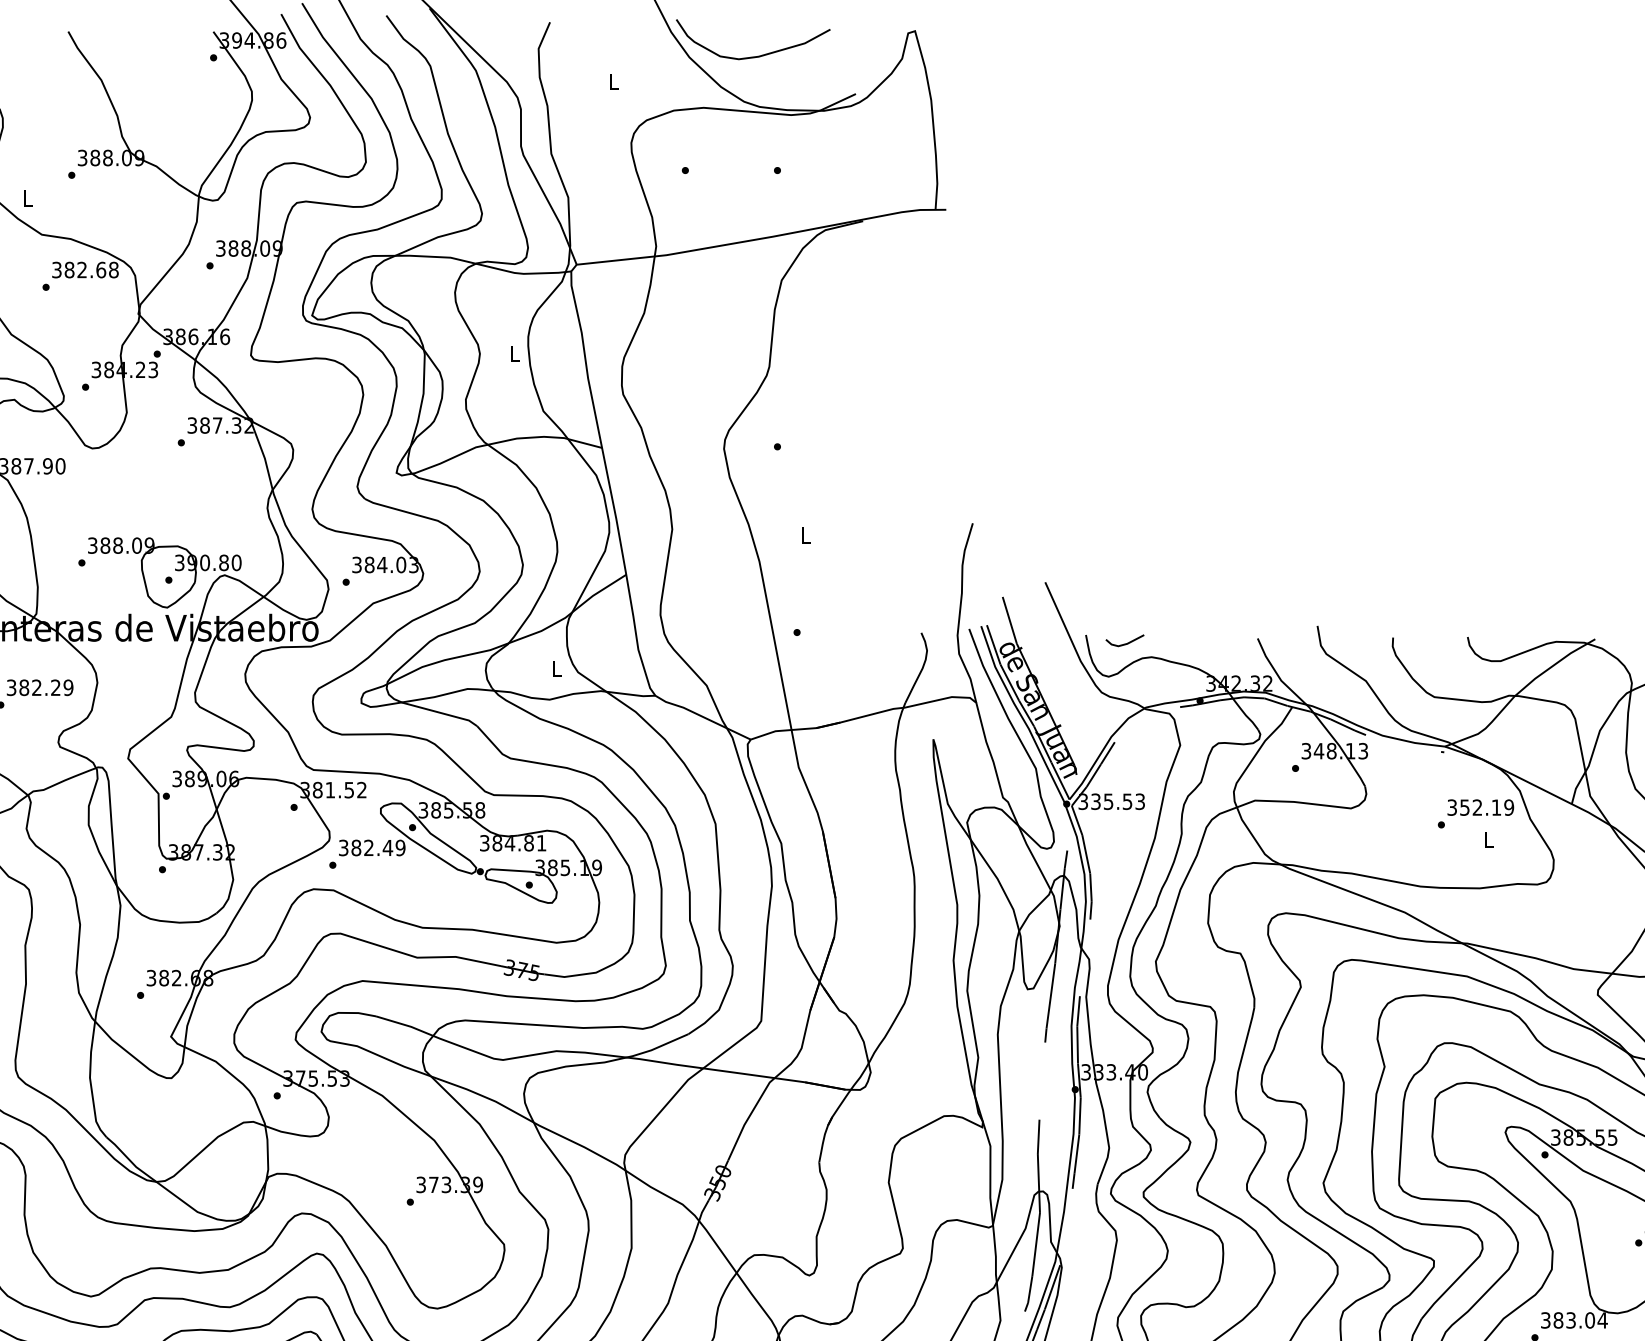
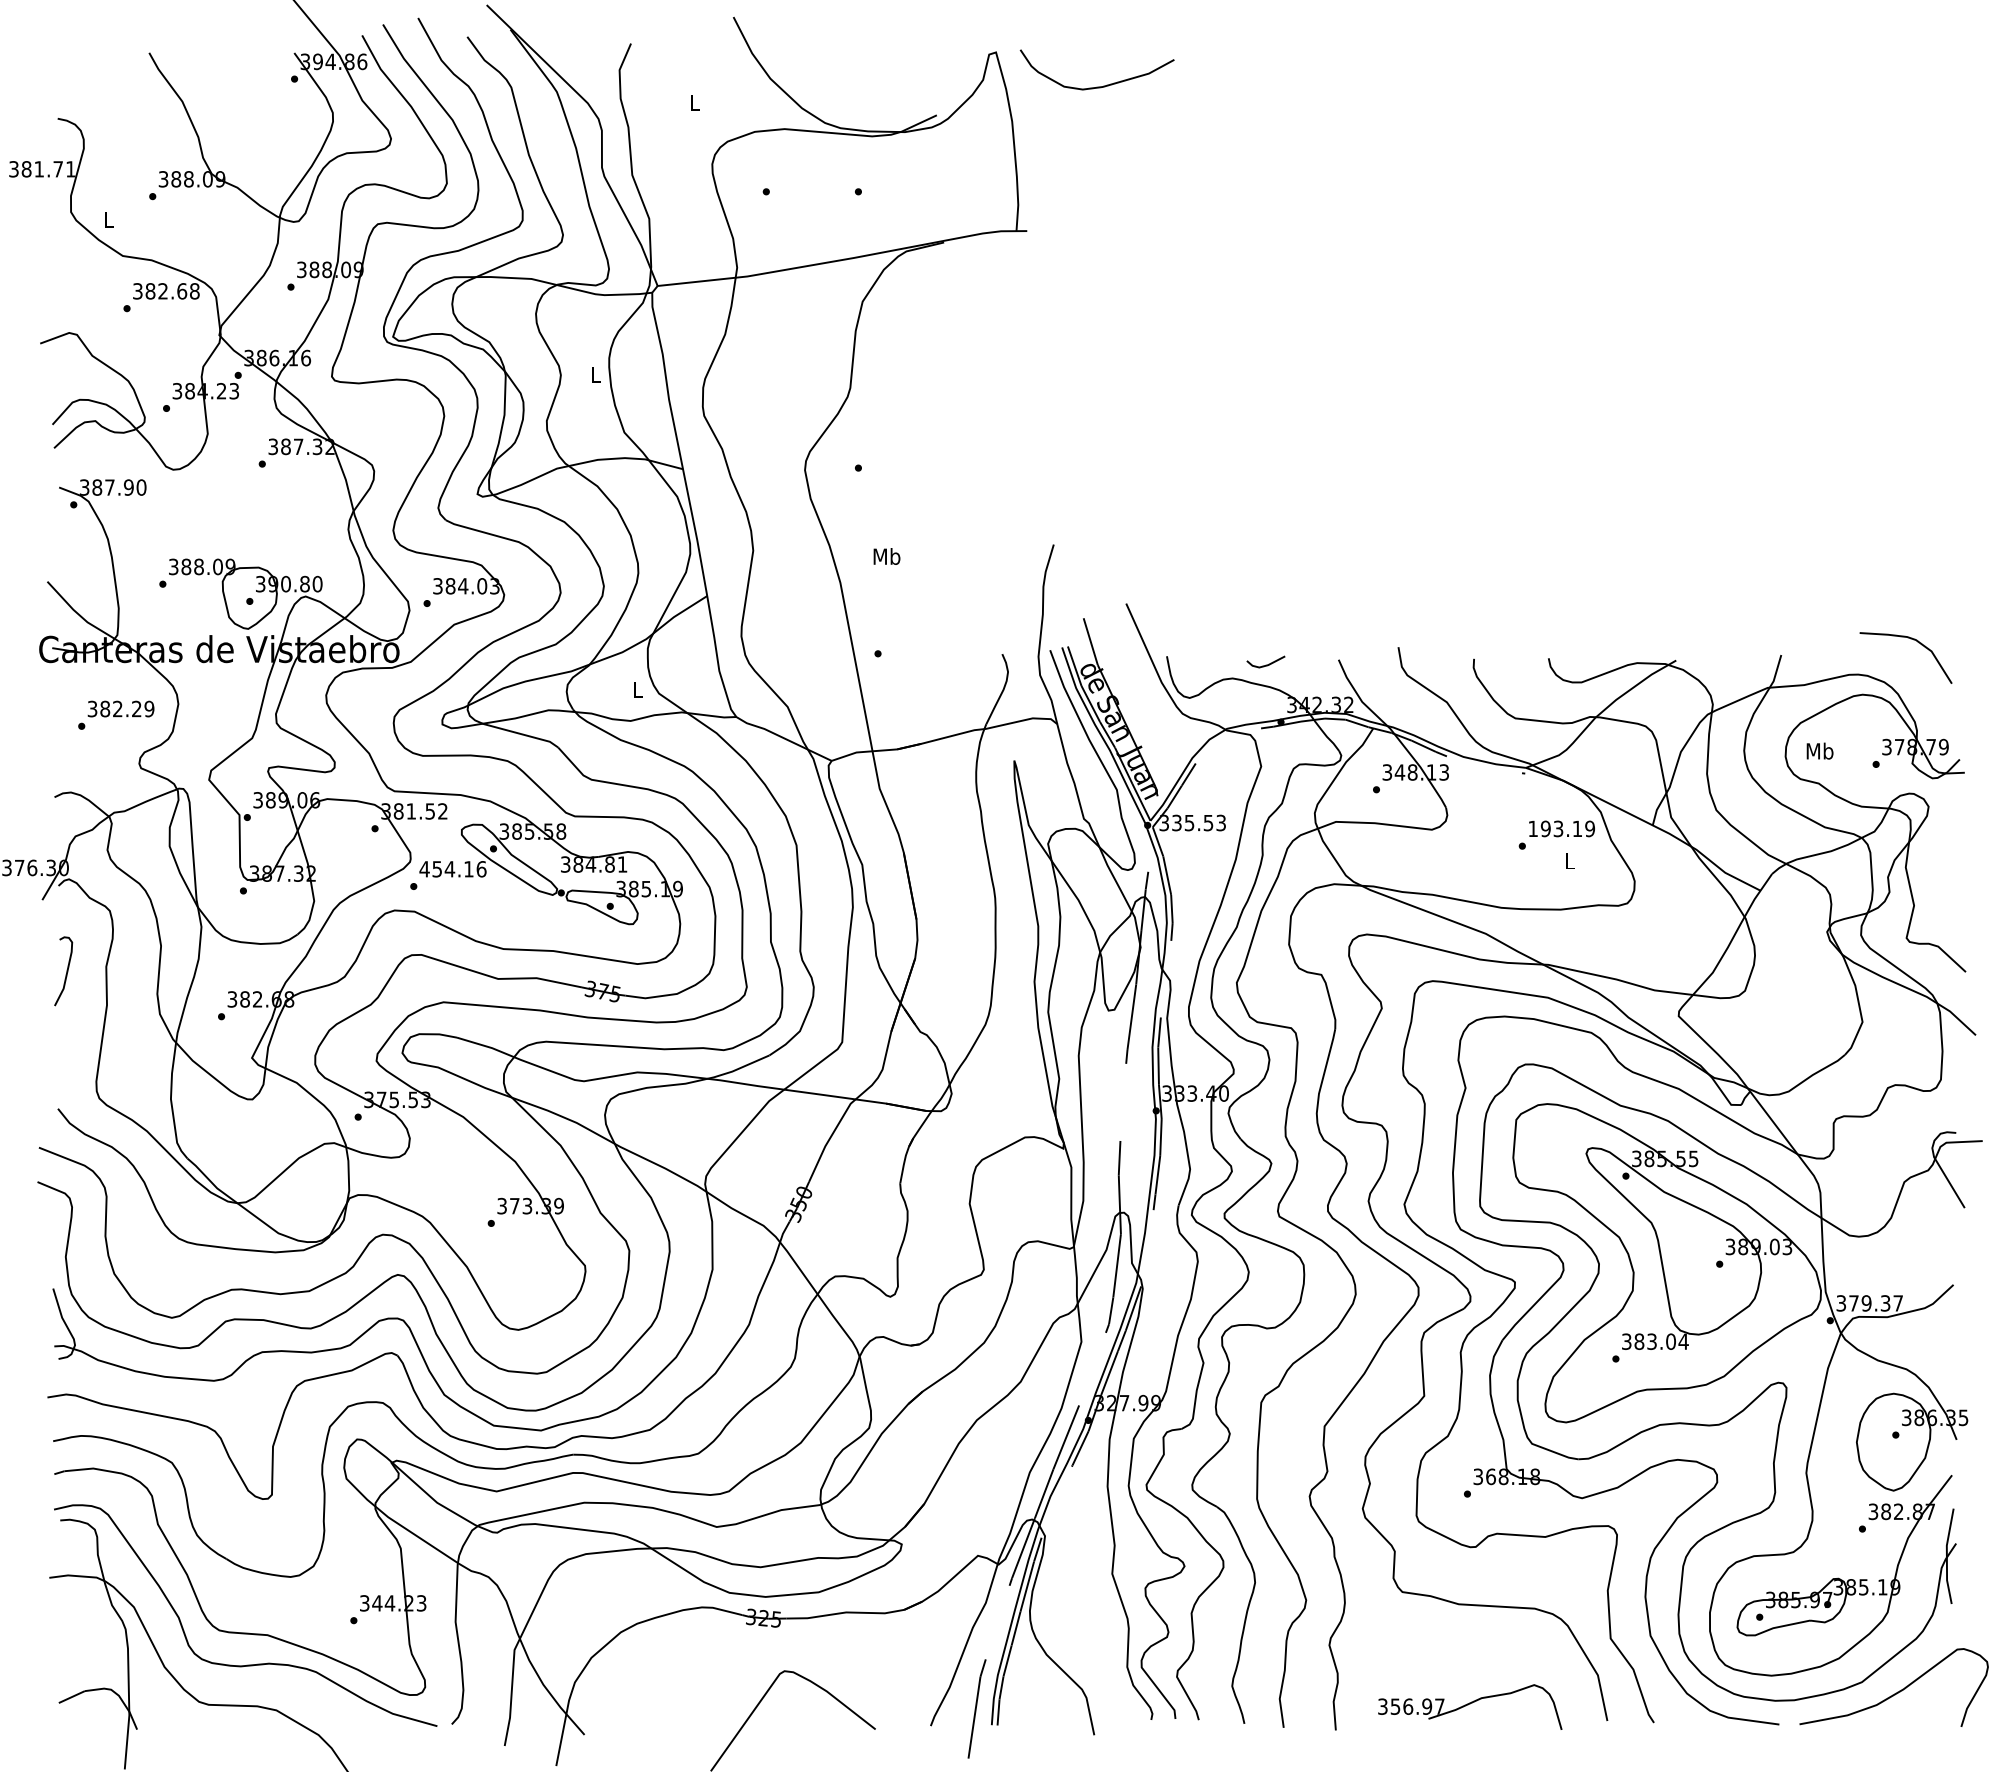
curve: (752, 56) -> (1096, 86), moved
text: (805, 535) -> (886, 556), L -> Mb
line: (1124, 643) -> (1265, 664), moved
text: (1464, 807) -> (1545, 828), 352.19 -> 193.19
text: (371, 848) -> (452, 869), 382.49 -> 454.16

